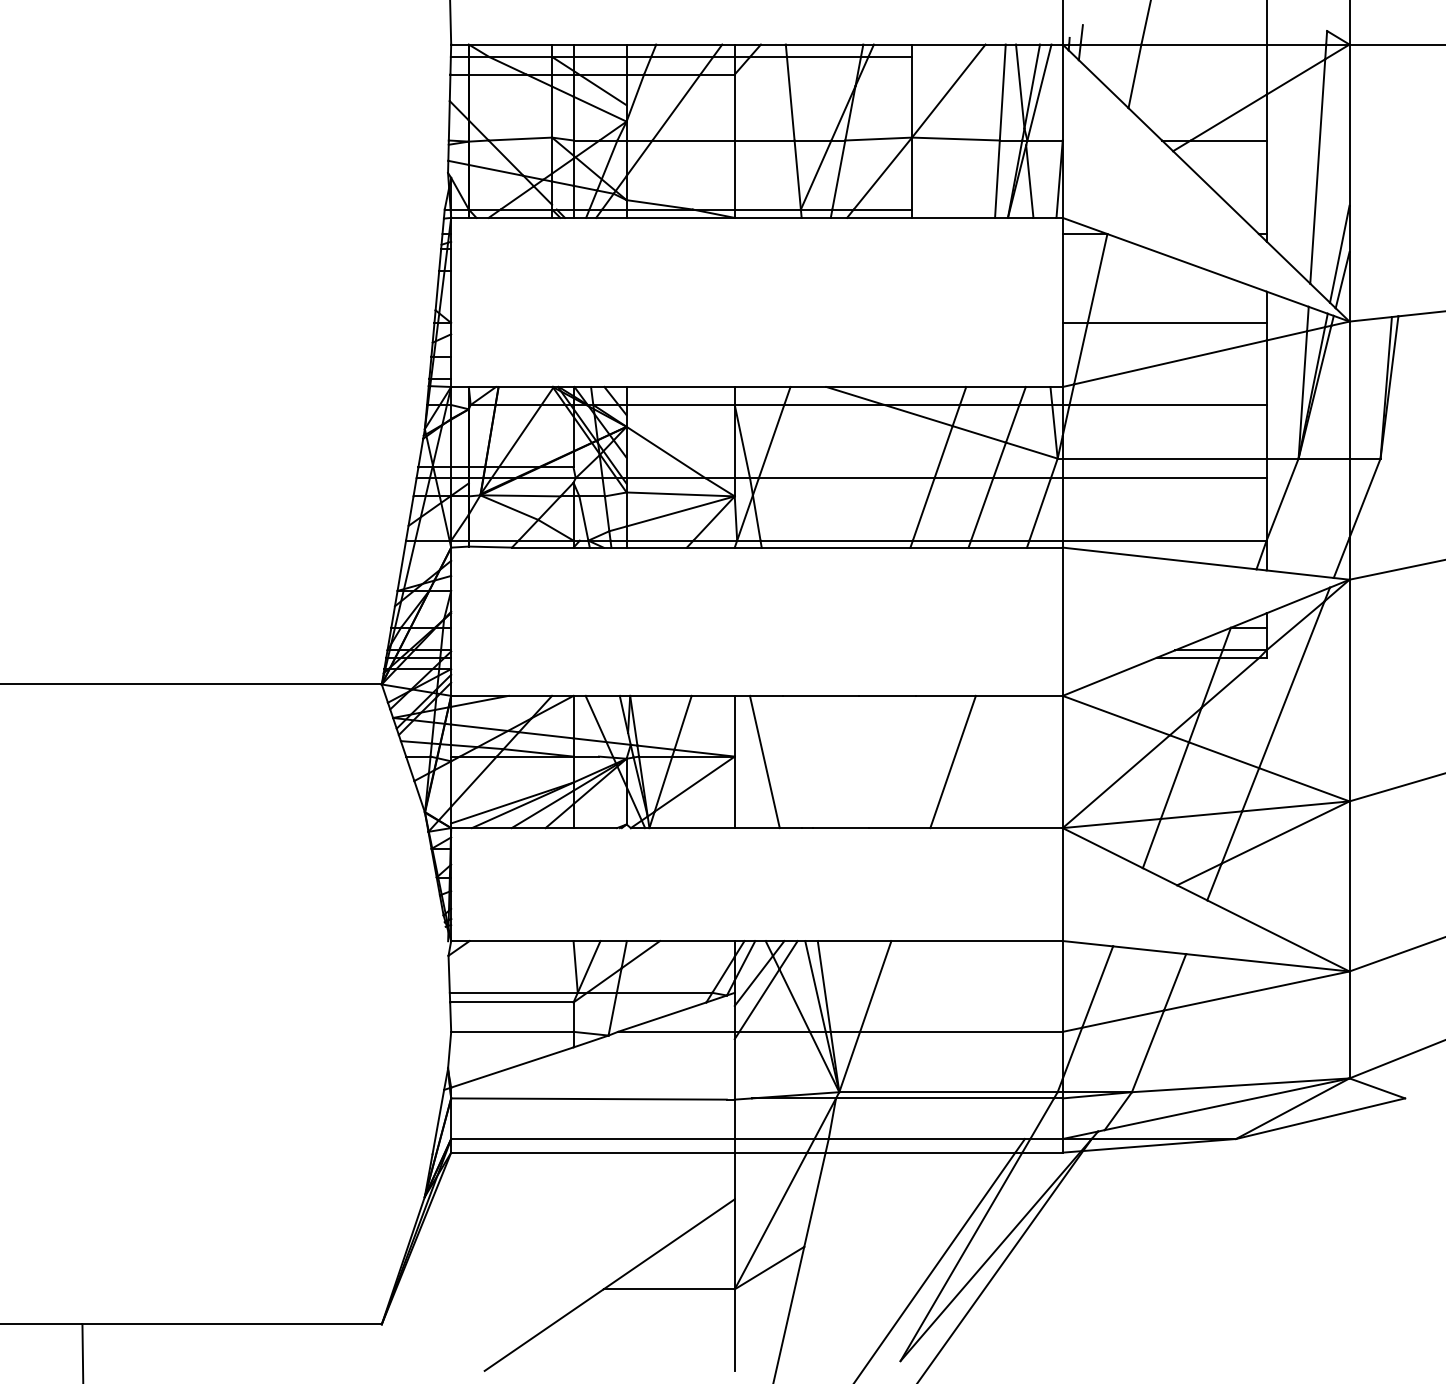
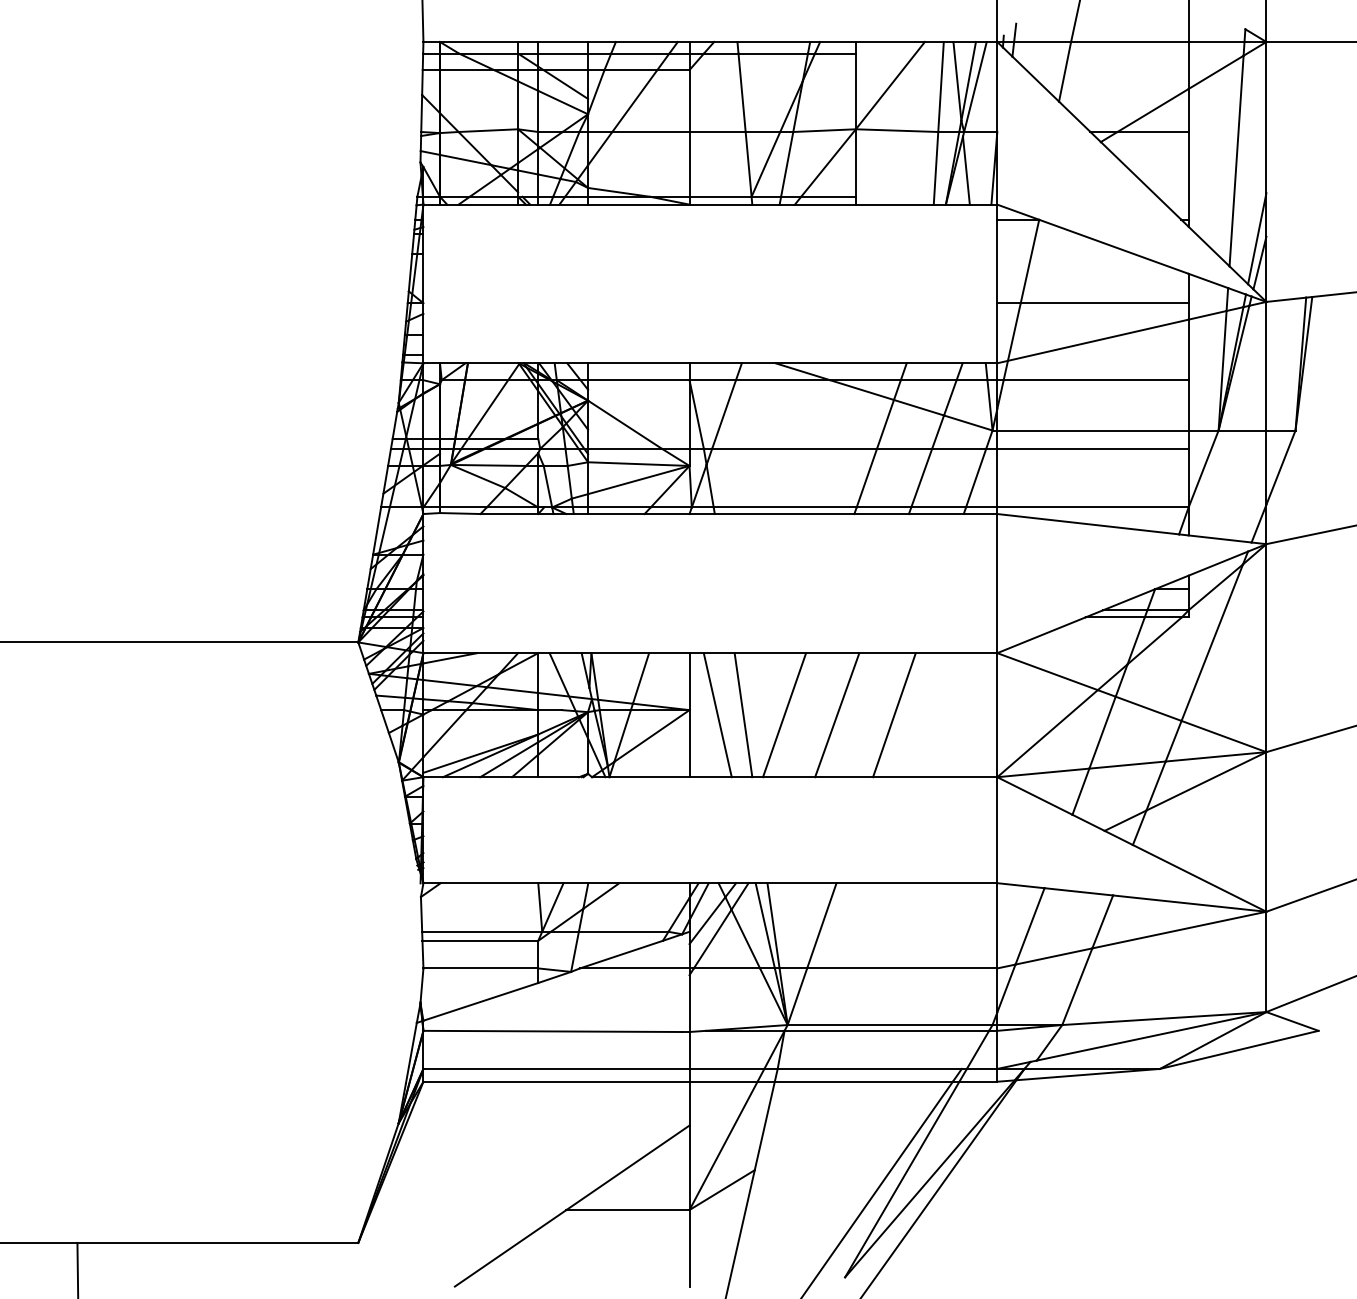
line: (792, 762) -> (743, 715), added
line: (835, 762) -> (784, 715), added
line: (892, 762) -> (837, 715), added

